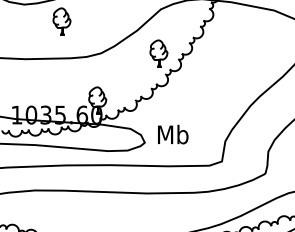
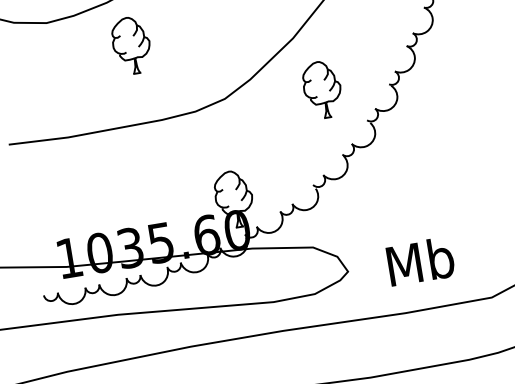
part: (158, 53) -> (321, 89), moved
text: (173, 134) -> (421, 261), moved

